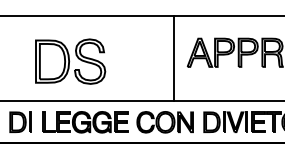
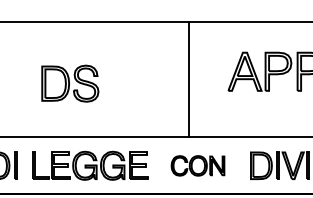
line: (173, 58) -> (189, 79), moved
part: (70, 61) -> (69, 83), size x0.6
part: (164, 122) -> (197, 166), size x0.7

